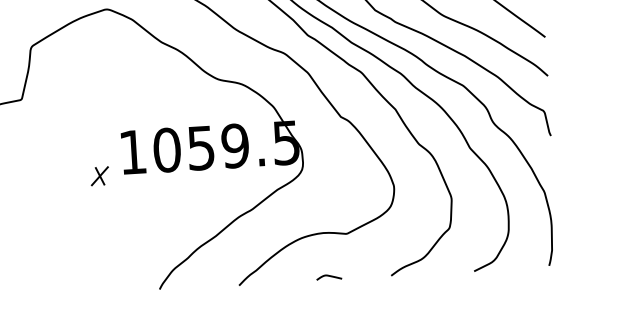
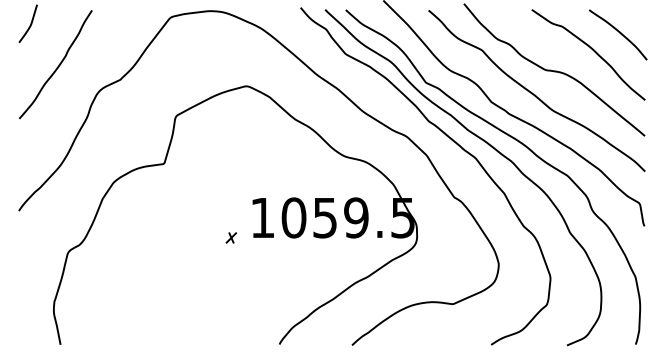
part: (100, 175) -> (231, 237), size x0.6
curve: (329, 276) -> (434, 342), removed

